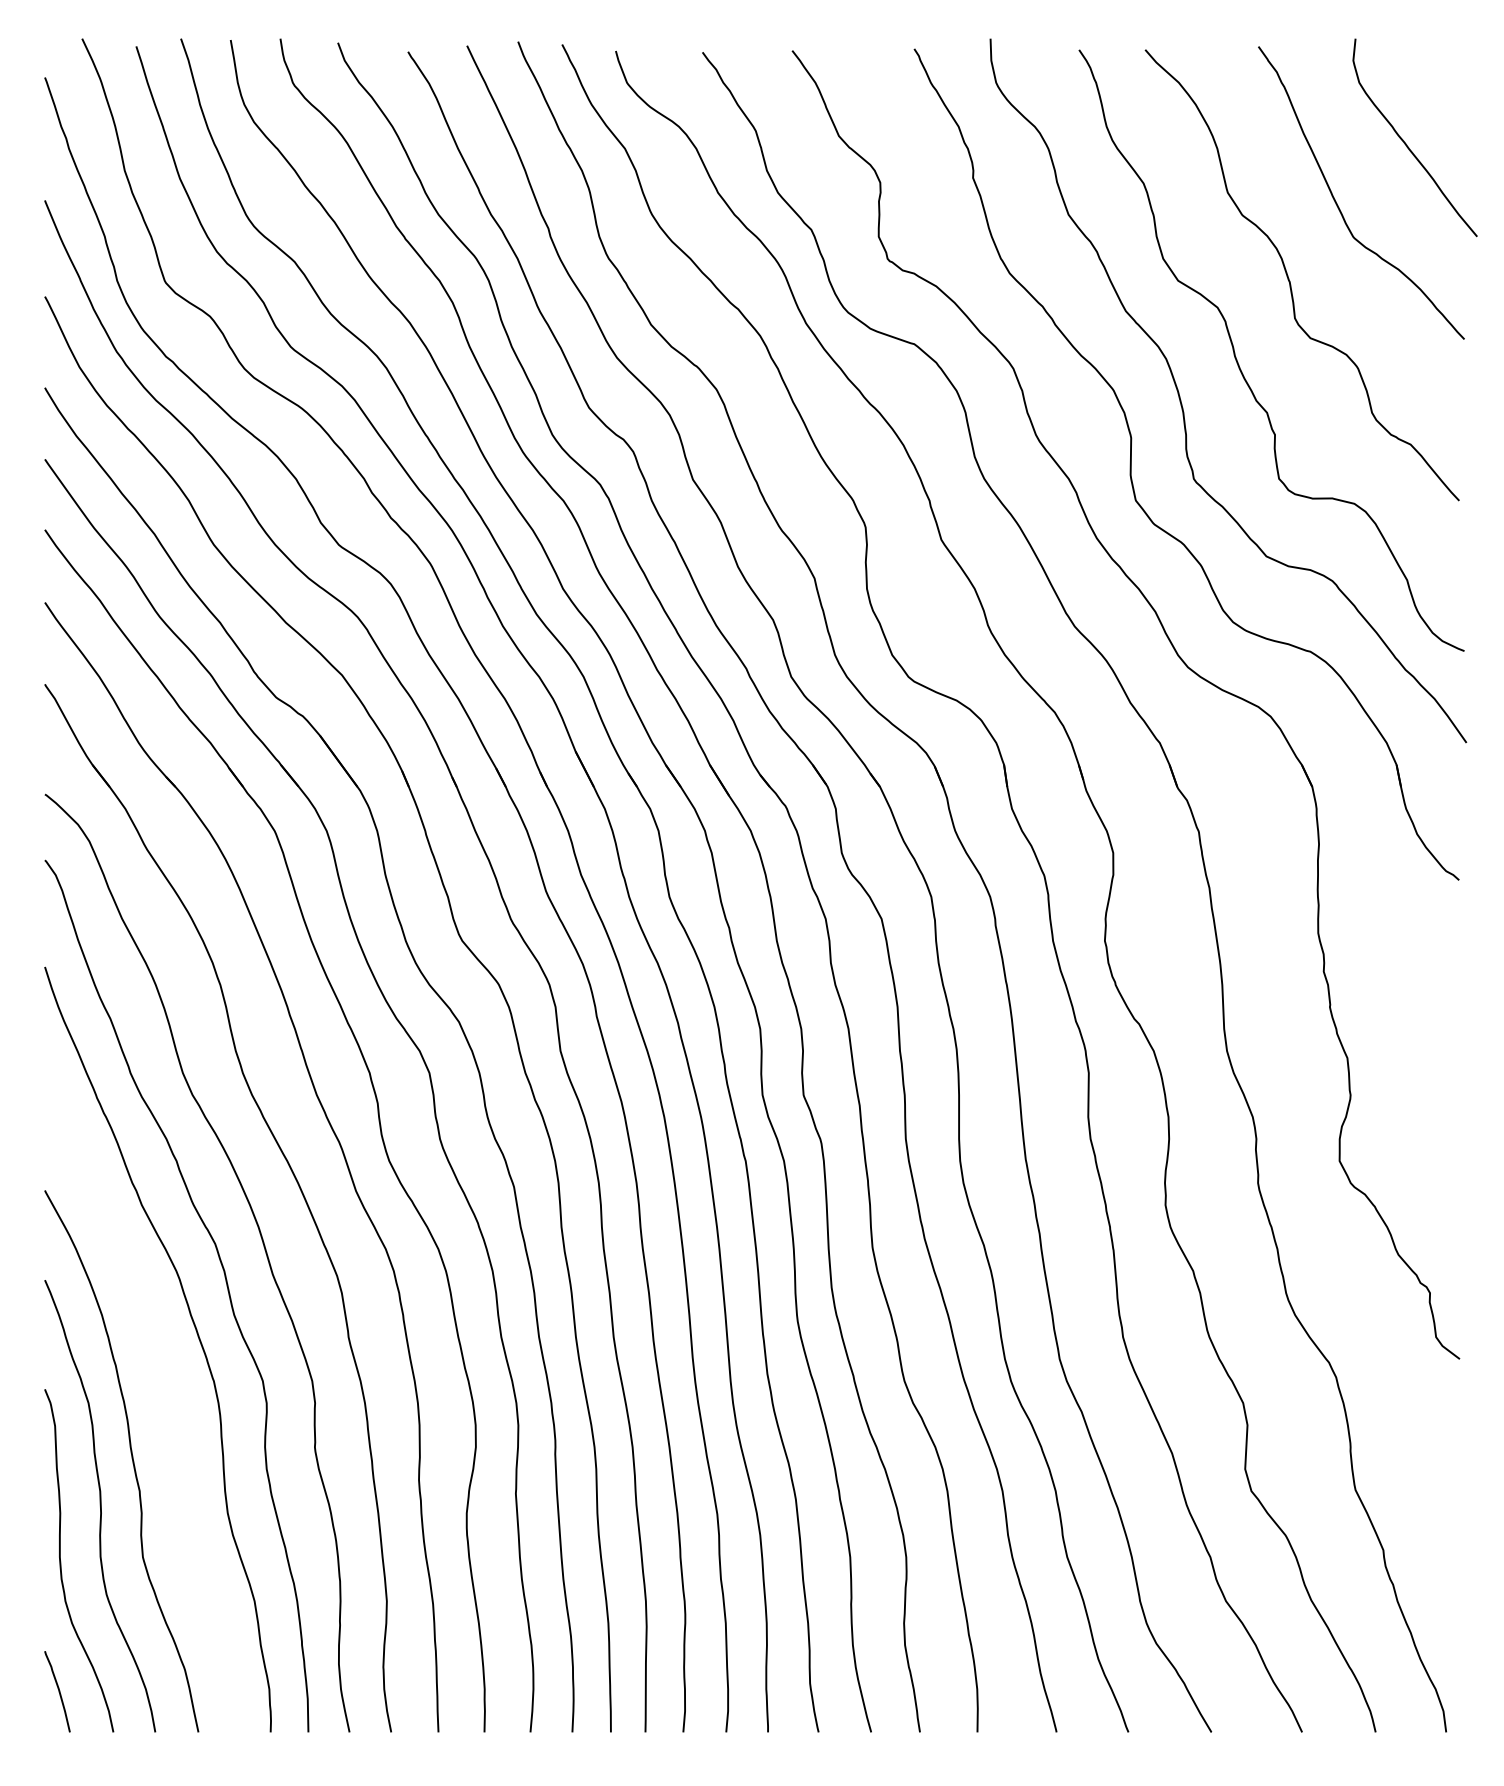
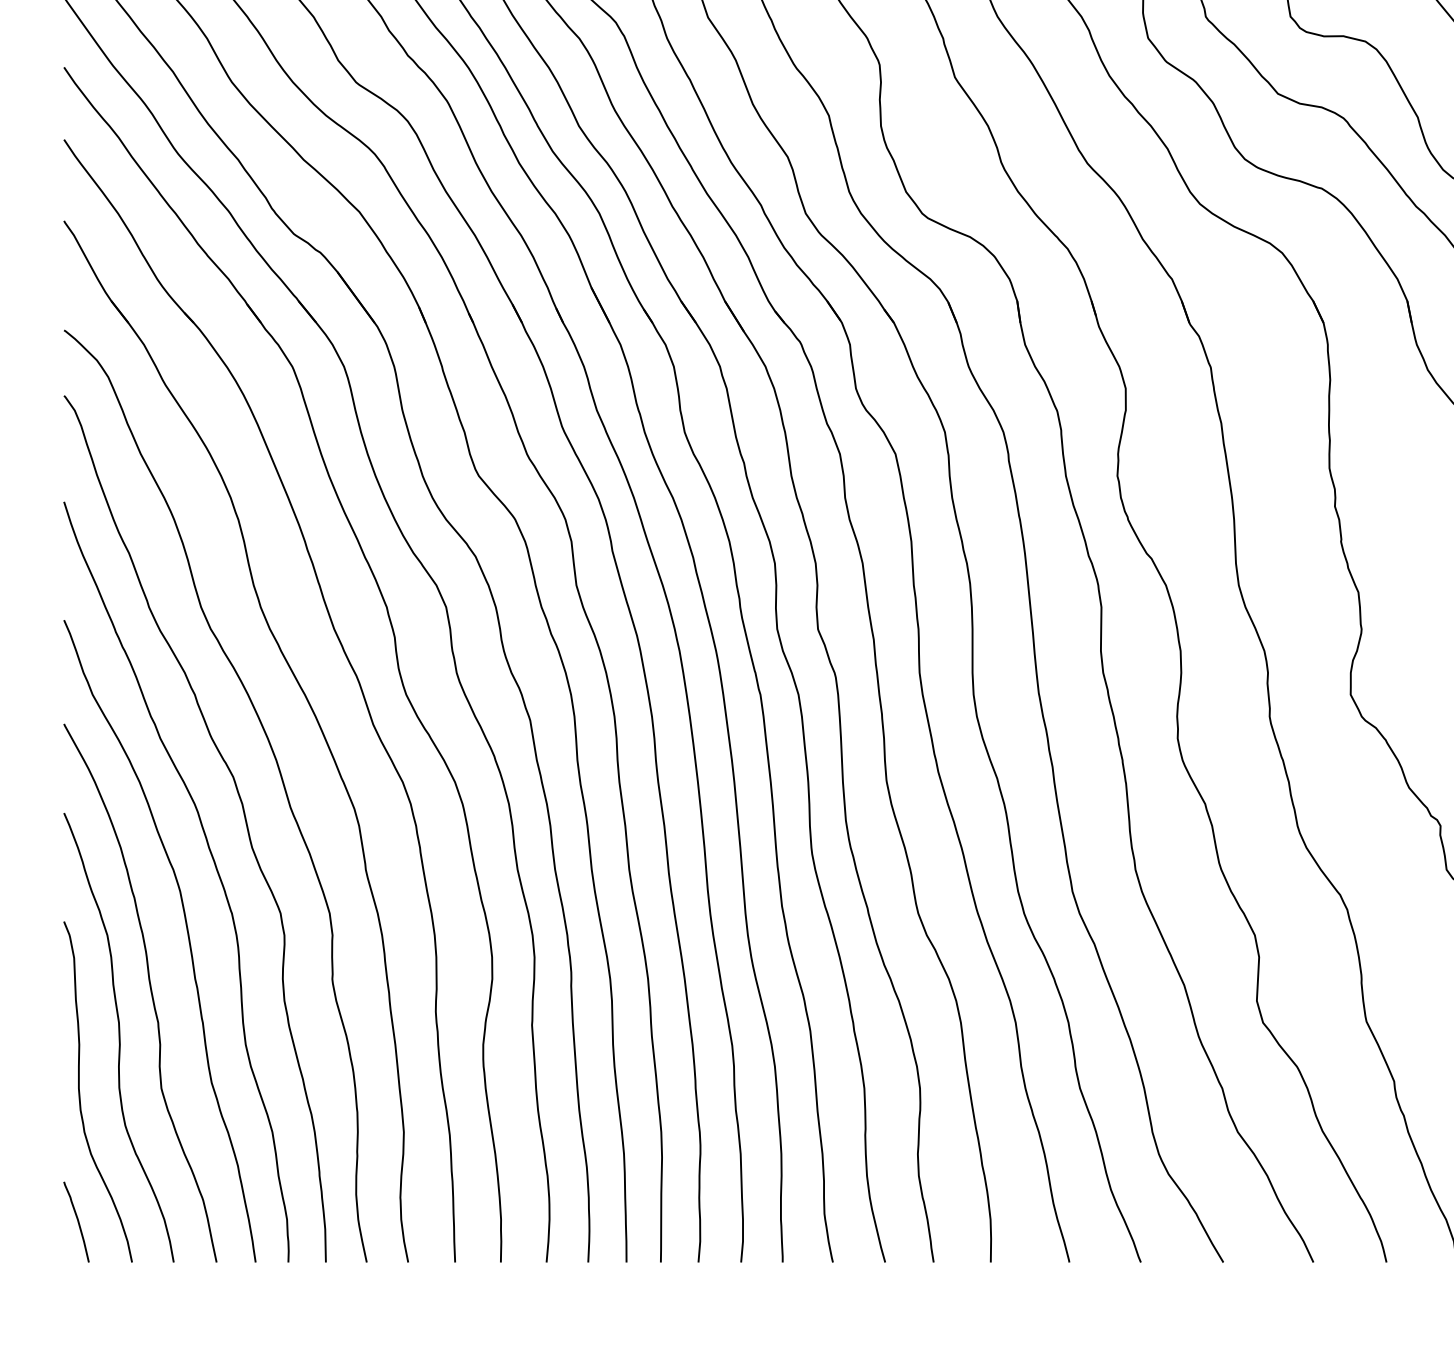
curve: (169, 1406) -> (187, 938), added

